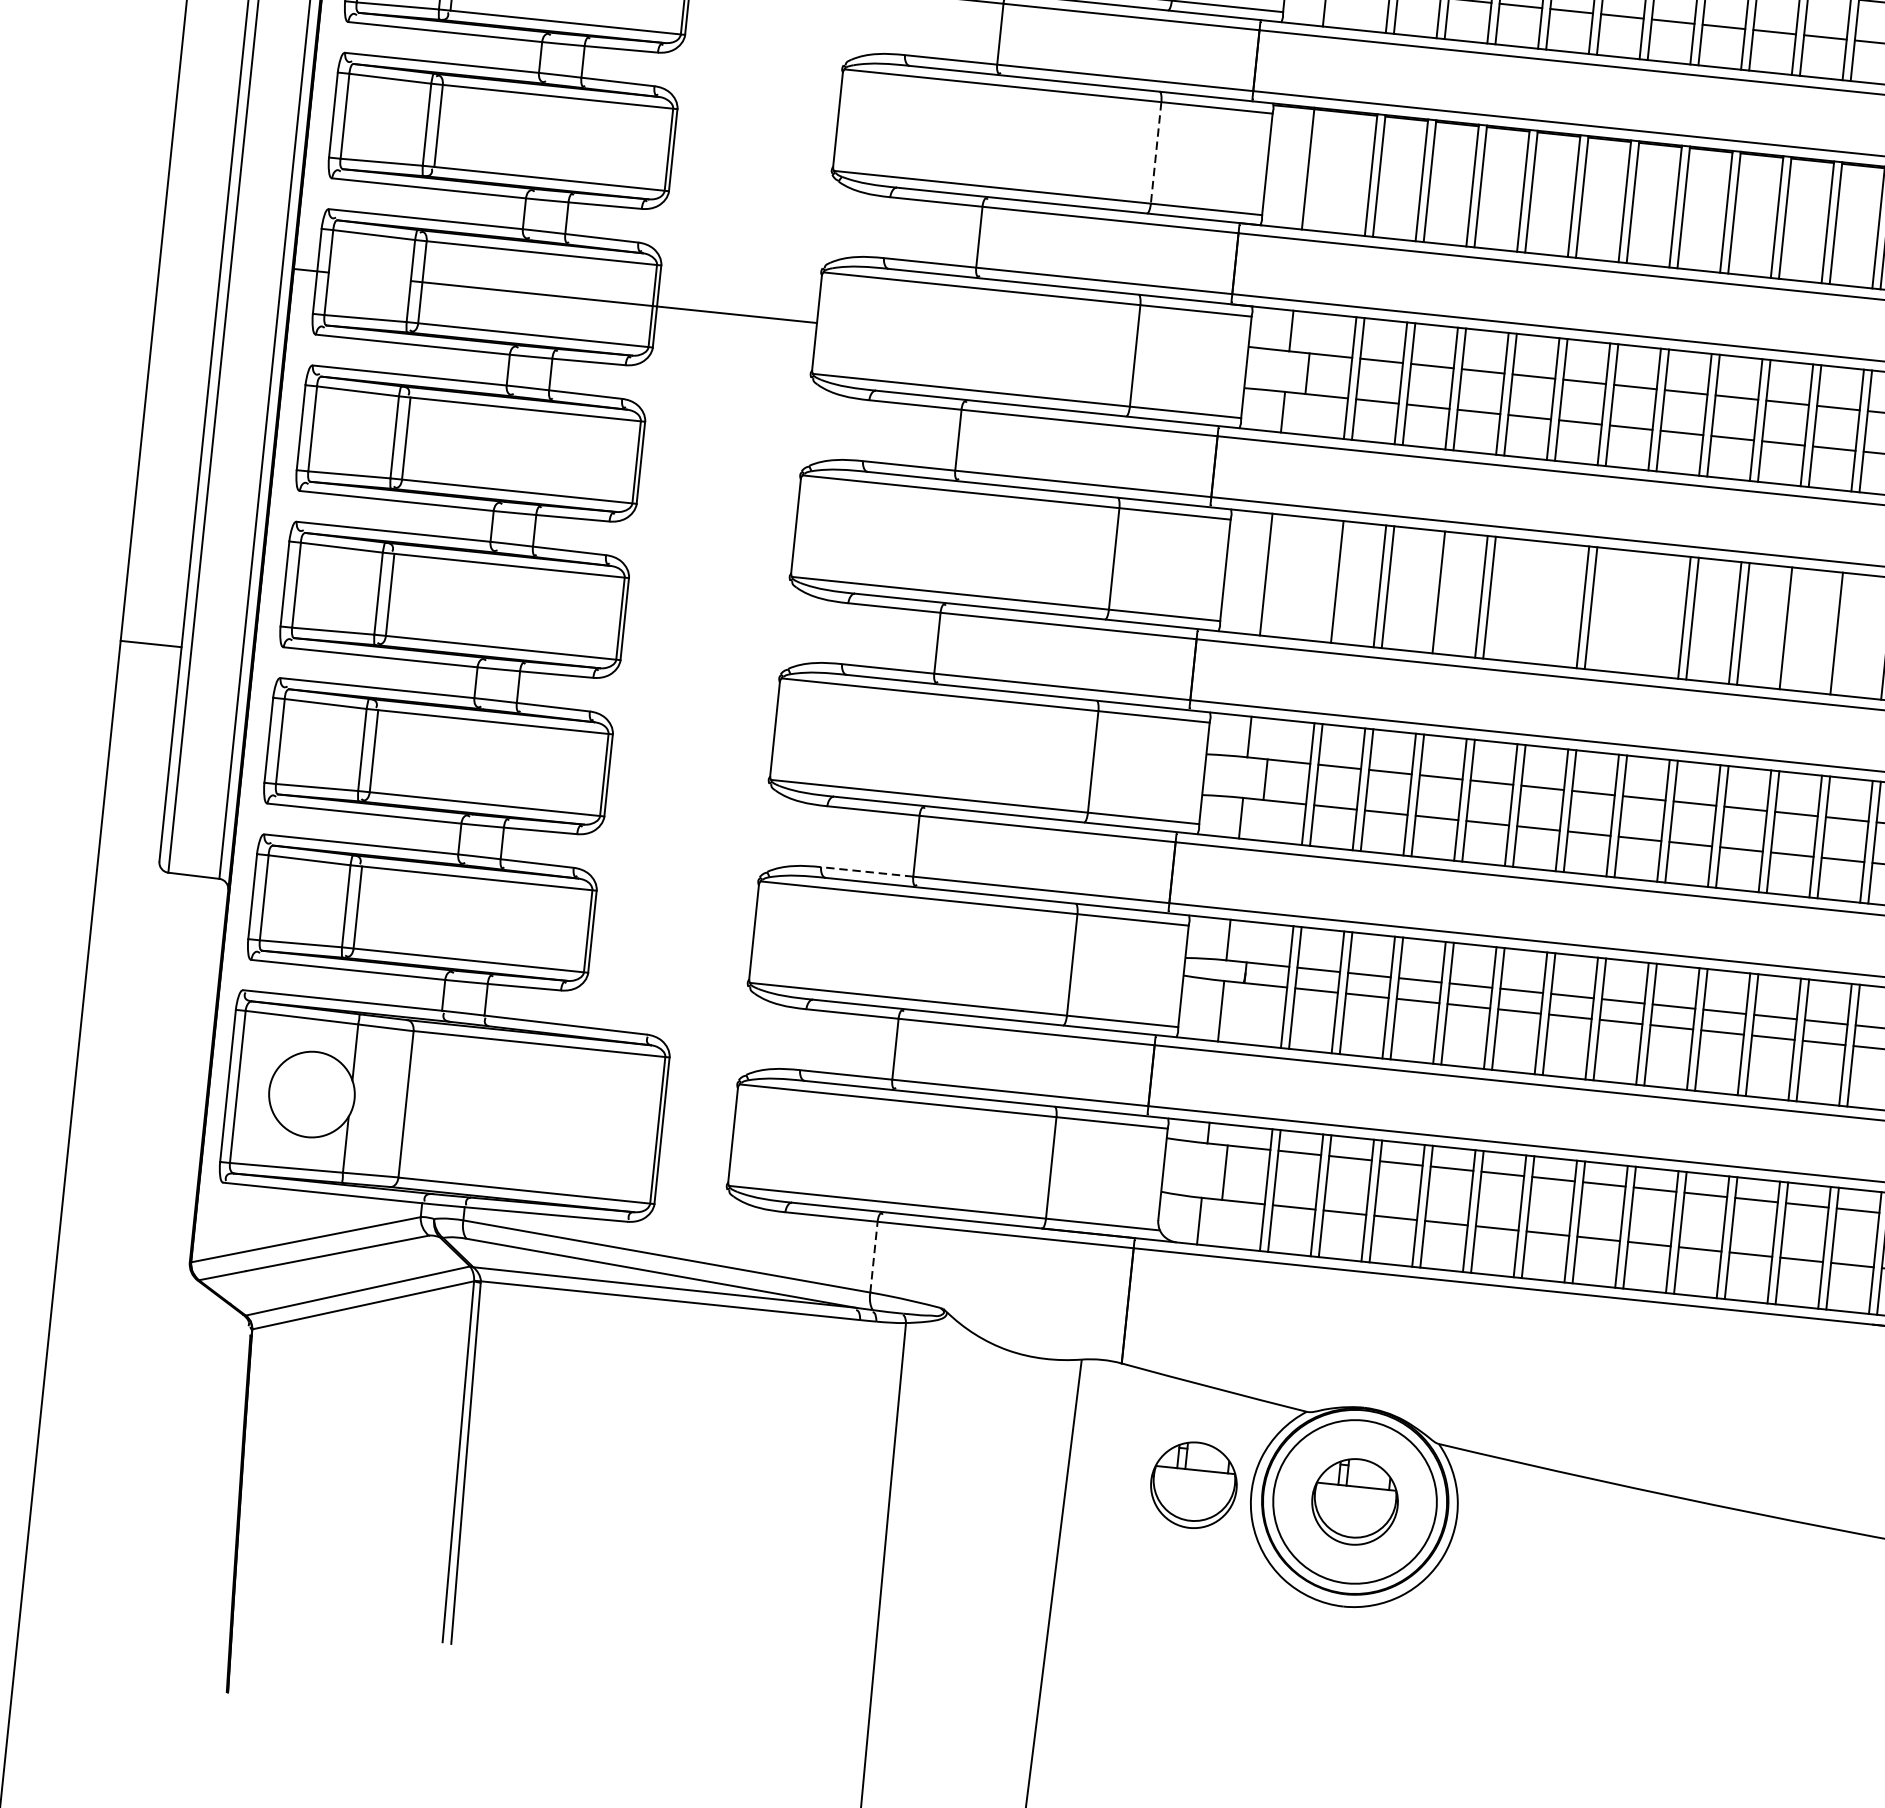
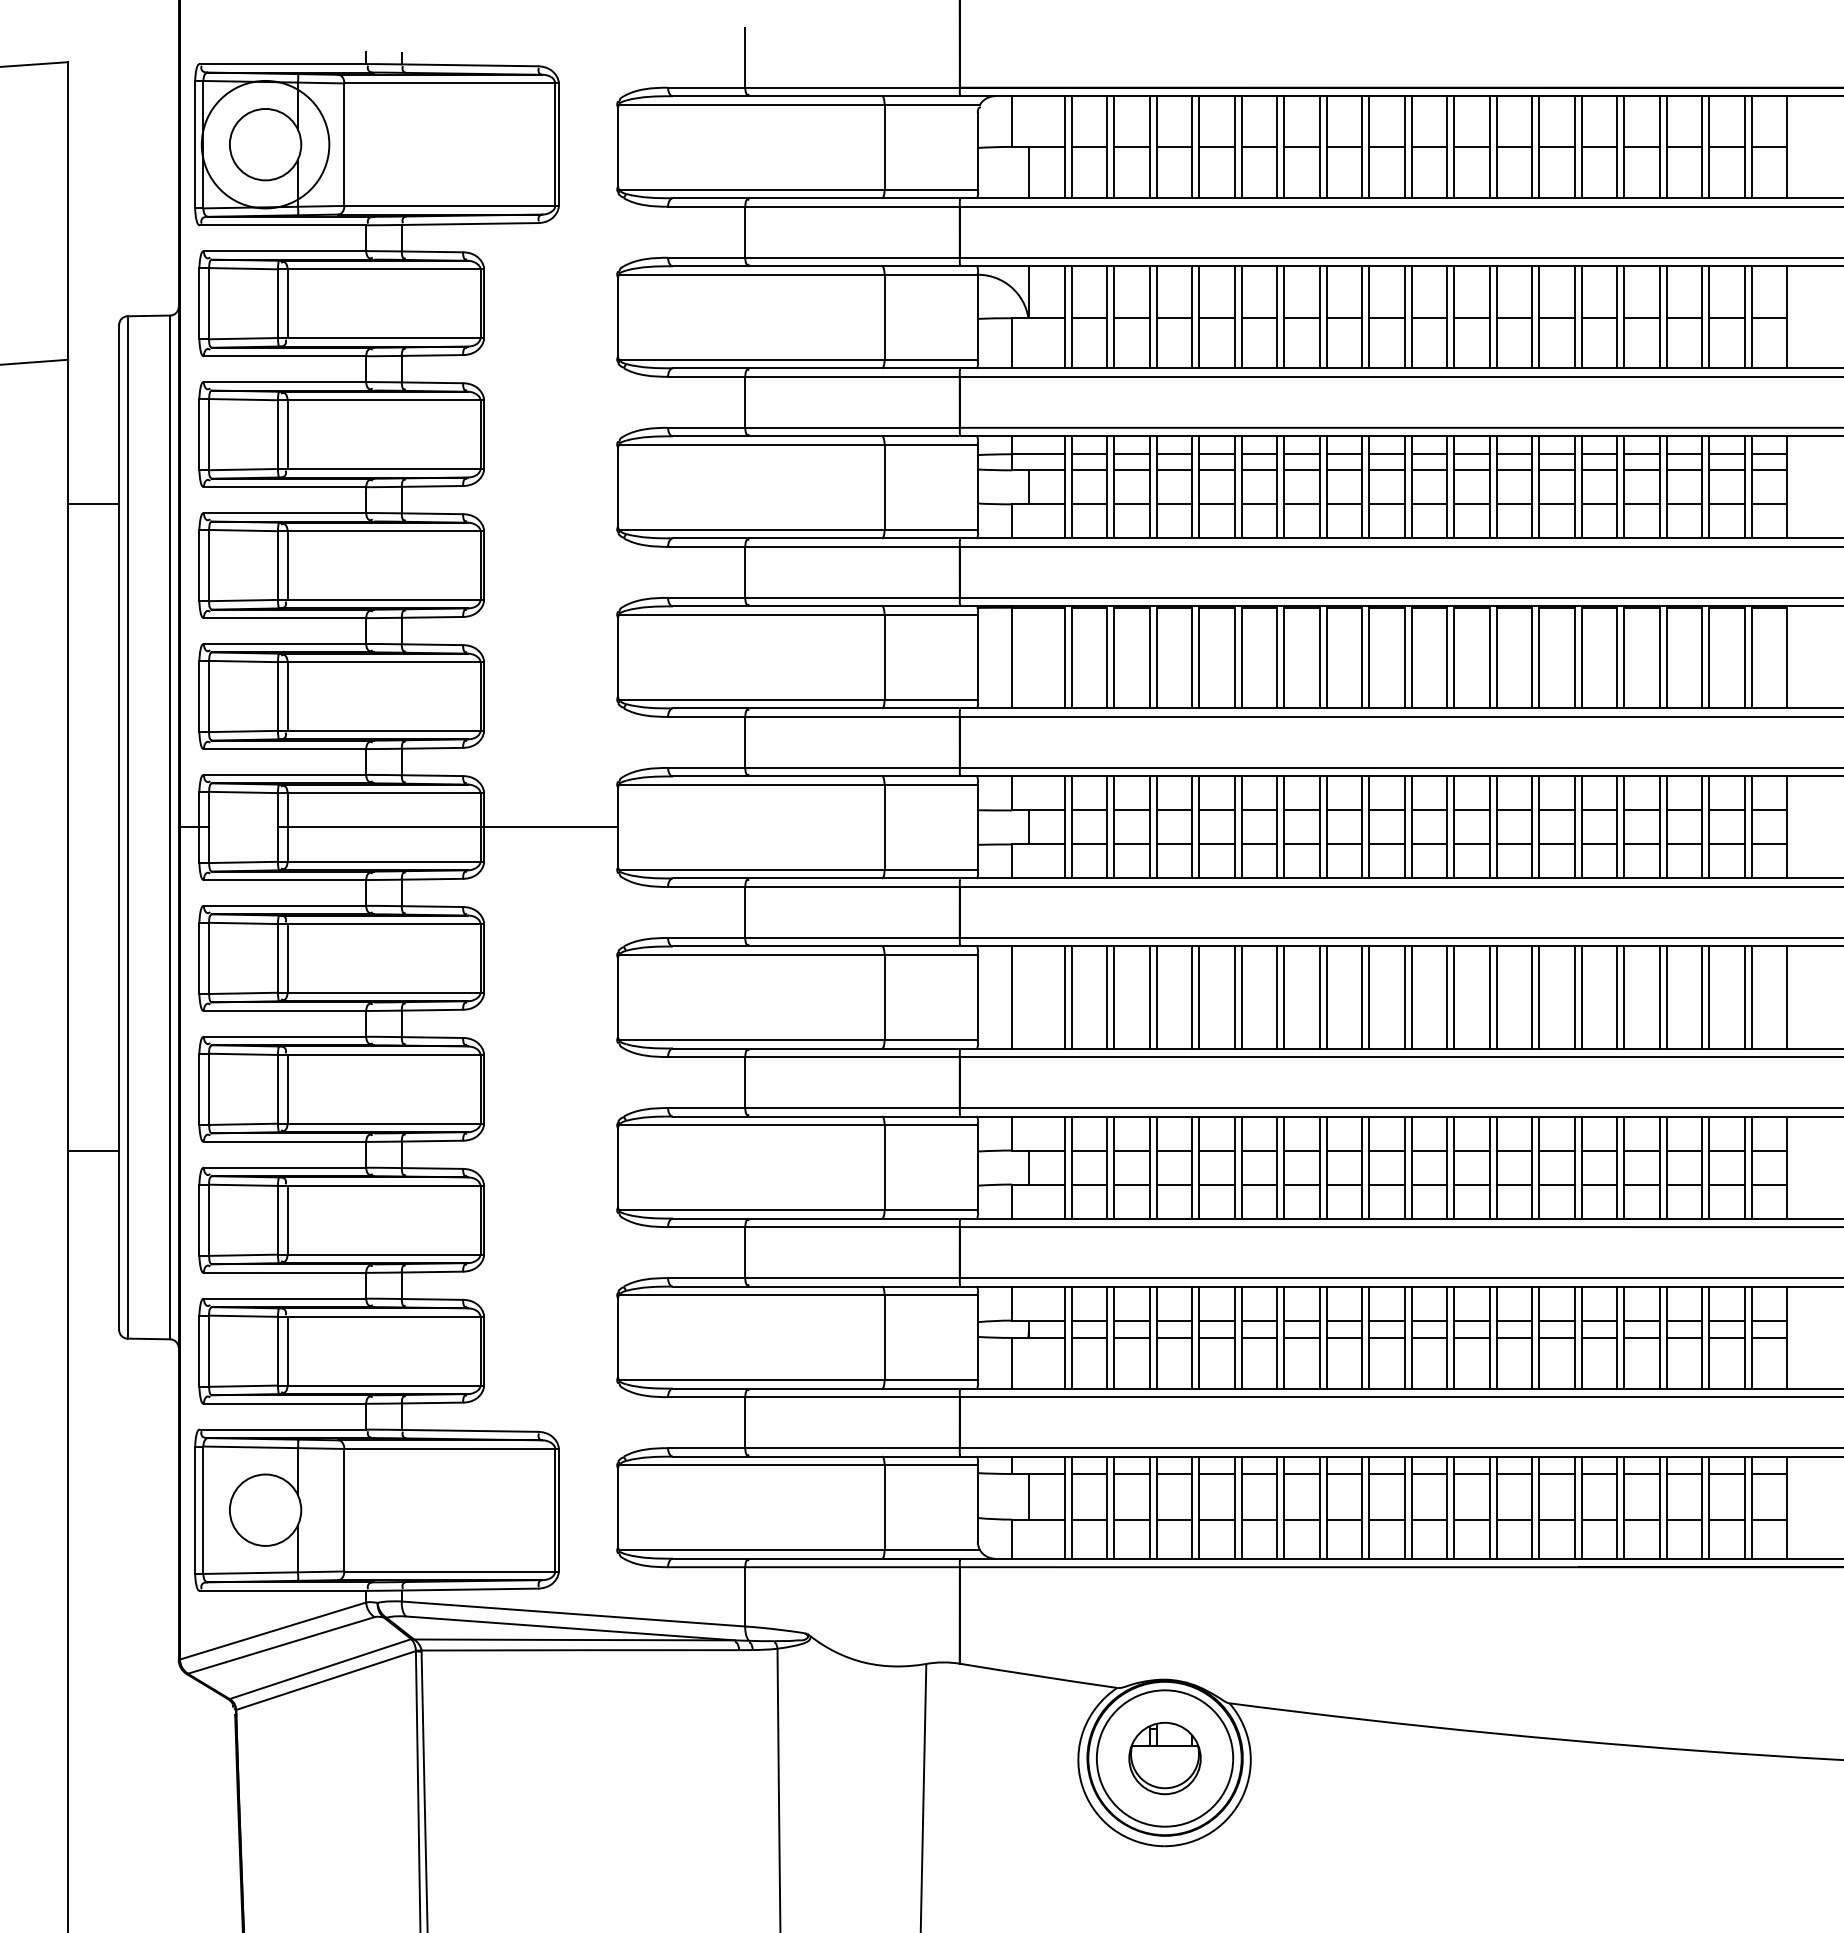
line: (1156, 153) -> (884, 657), dashed -> solid
line: (1328, 581) -> (1064, 997), added
line: (1430, 591) -> (1149, 997), added
line: (1531, 602) -> (1234, 997), added
line: (1540, 602) -> (1241, 997), added
line: (1633, 612) -> (1319, 997), added
line: (1641, 613) -> (1326, 997), added
line: (1794, 629) -> (1454, 997), added
line: (1844, 634) -> (1496, 997), added
line: (866, 872) -> (706, 1278), dashed -> solid
line: (874, 1256) -> (745, 1596), dashed -> solid
part: (1193, 1485) -> (1029, 1758), removed

